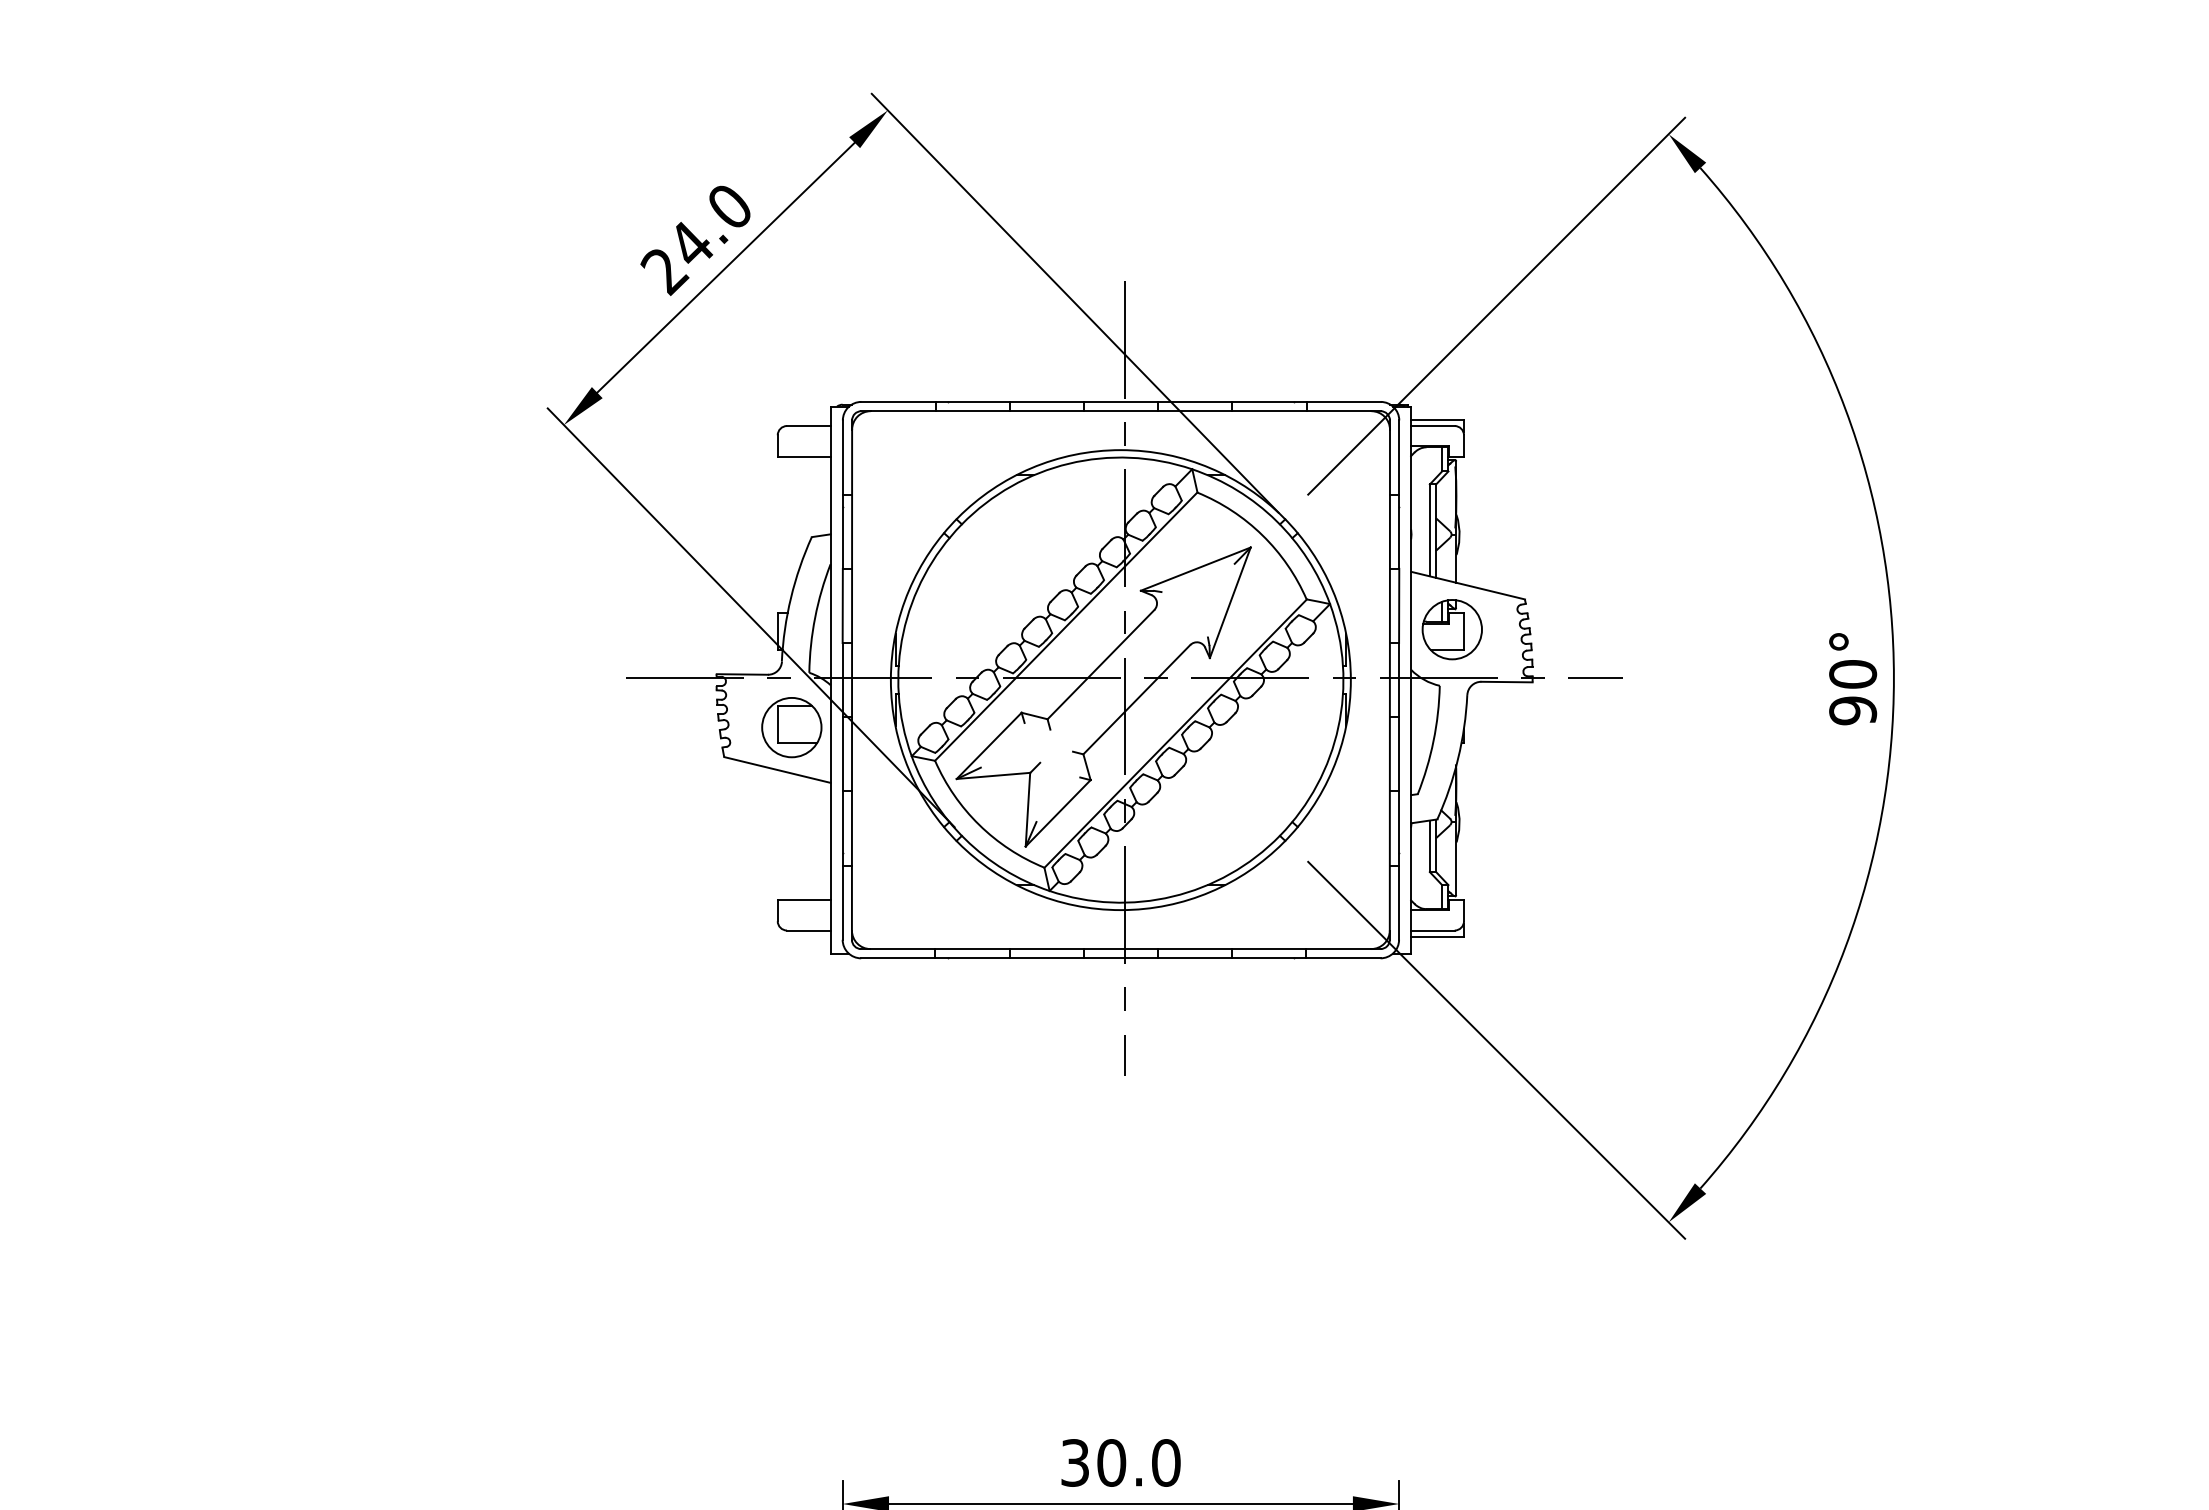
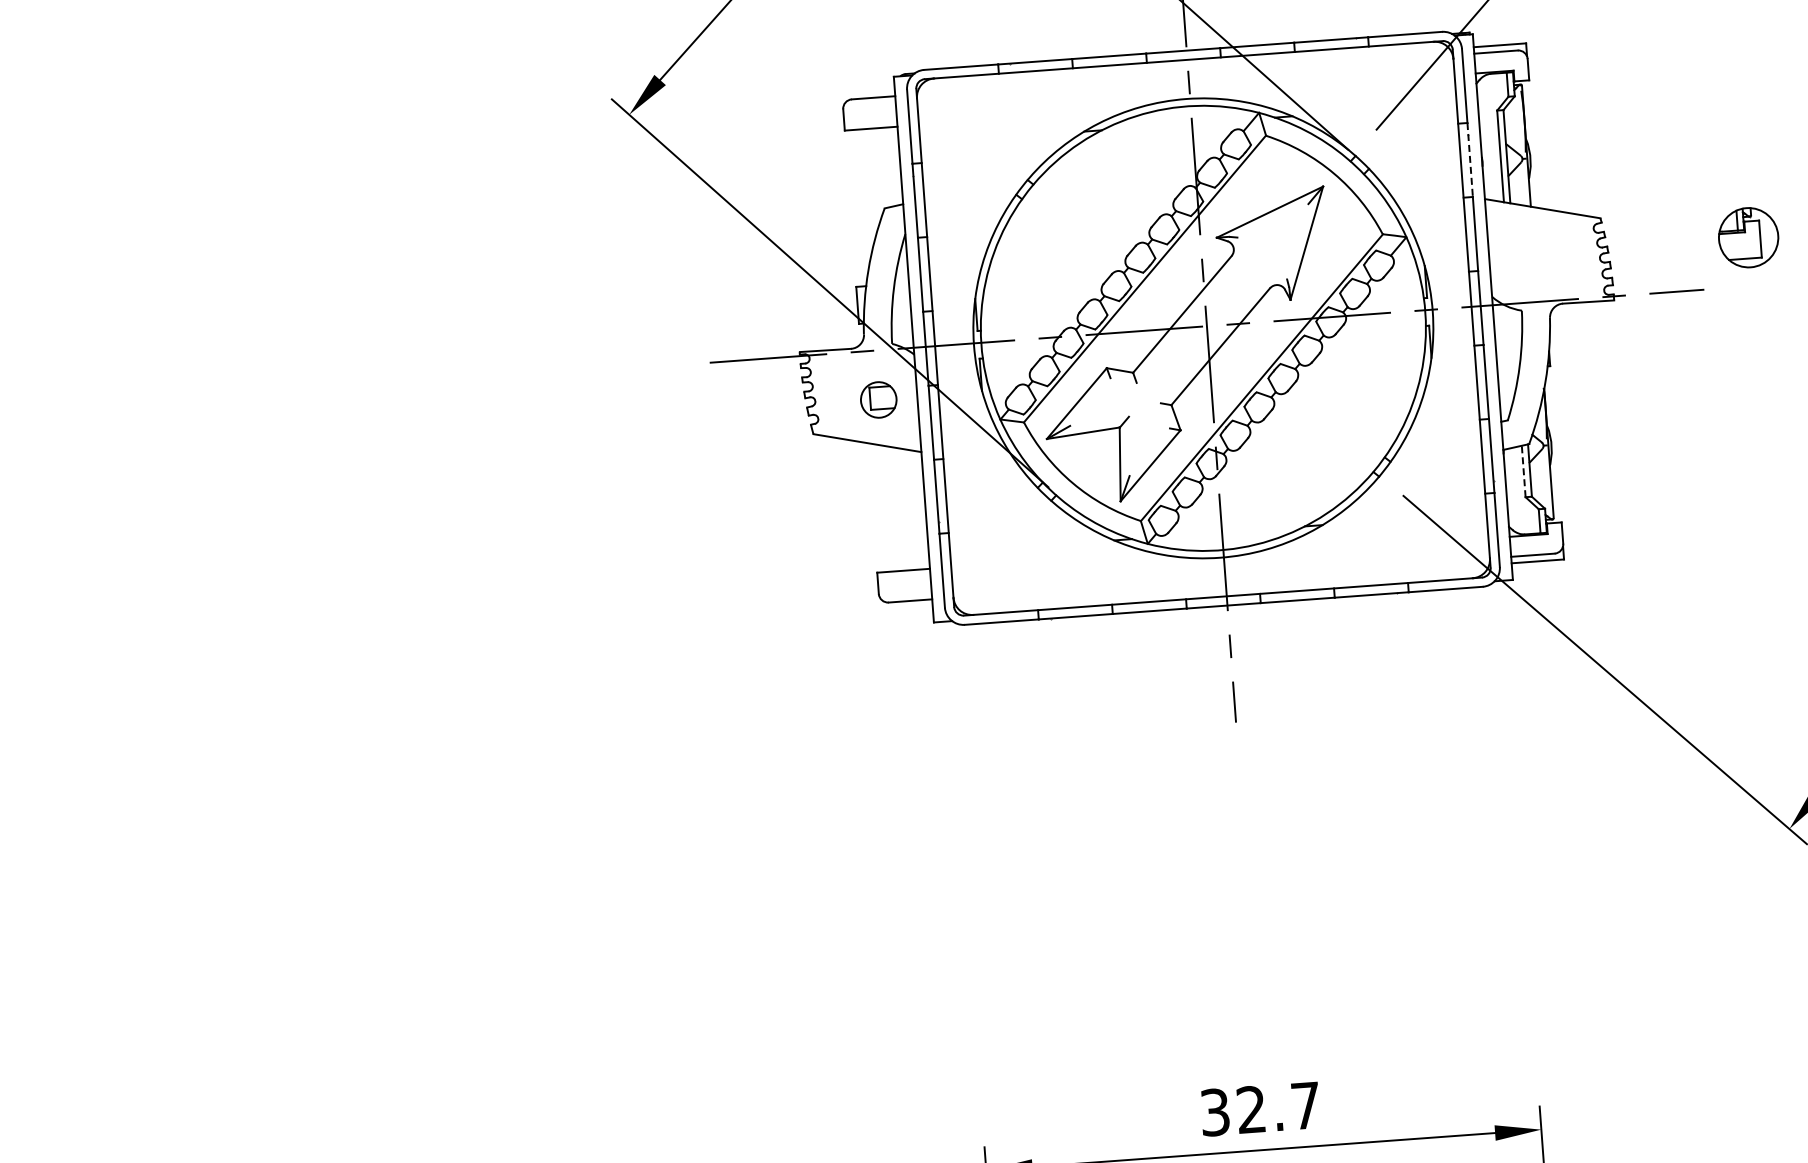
line: (1399, 532) -> (1470, 160), solid -> dashed
part: (1451, 629) -> (1747, 237), moved
part: (791, 727) -> (878, 399), size x0.6
line: (1429, 846) -> (1523, 471), solid -> dashed
text: (1138, 1462) -> (1278, 1107), 30.0 -> 32.7

